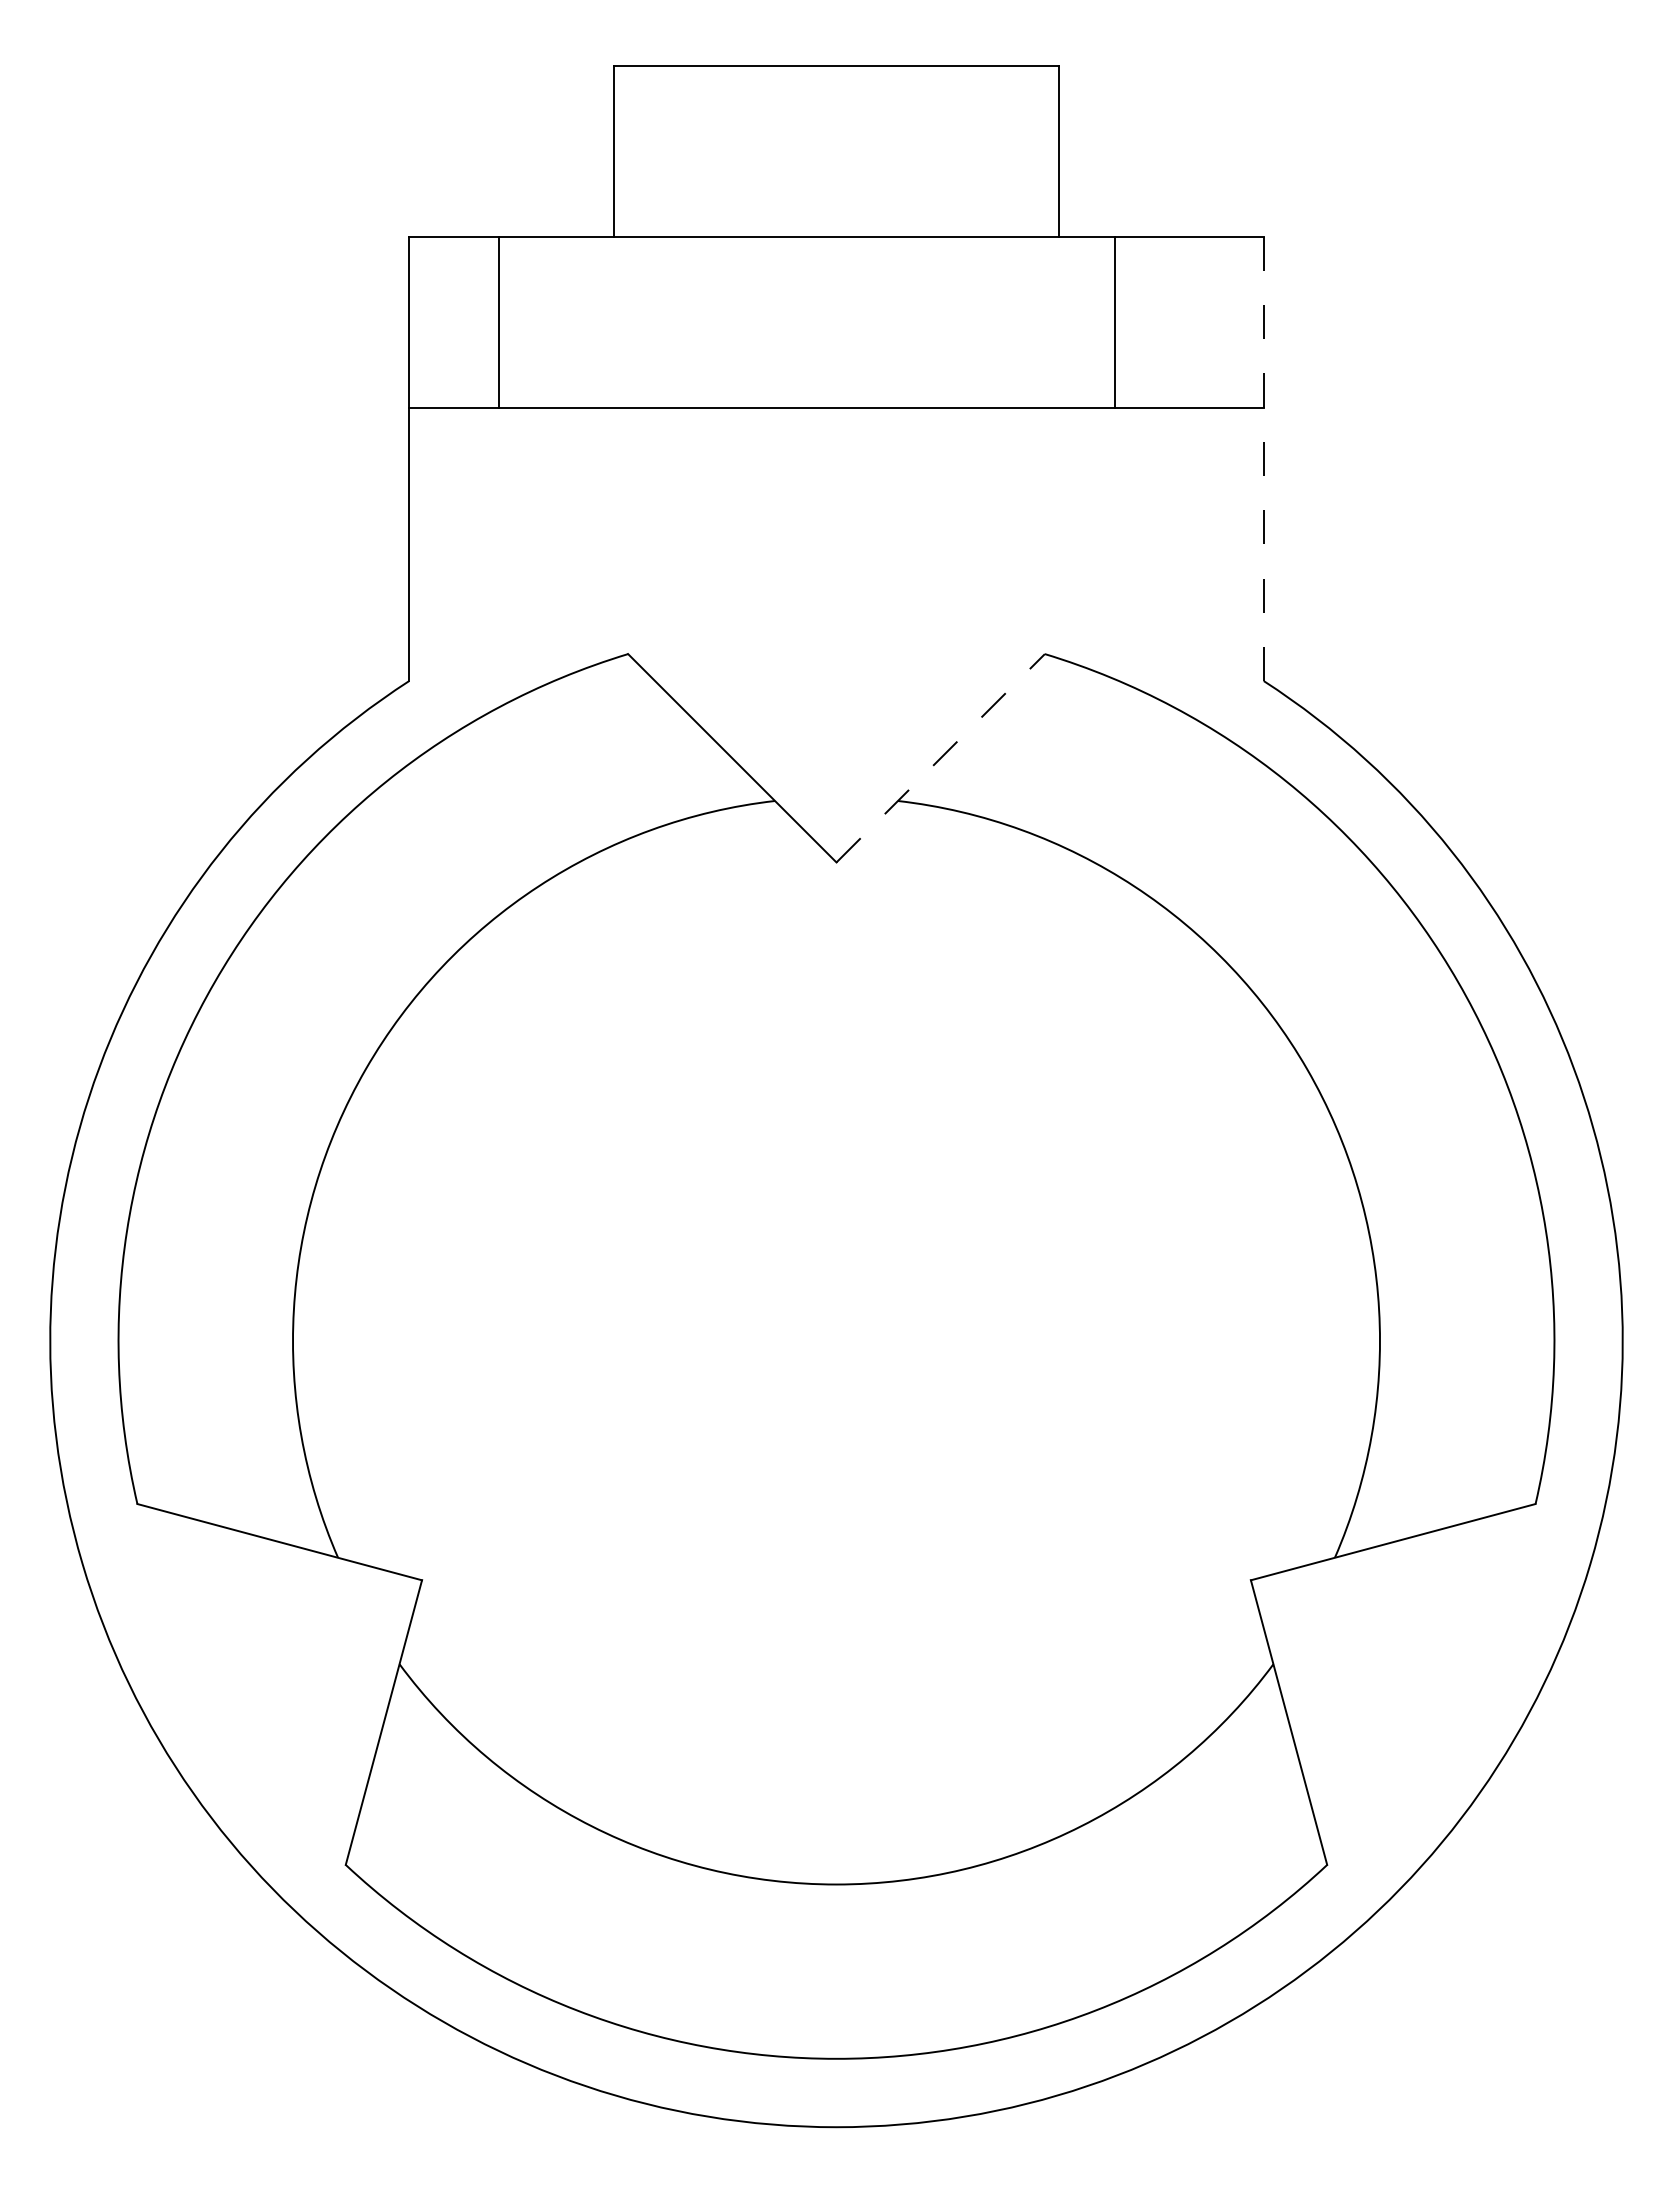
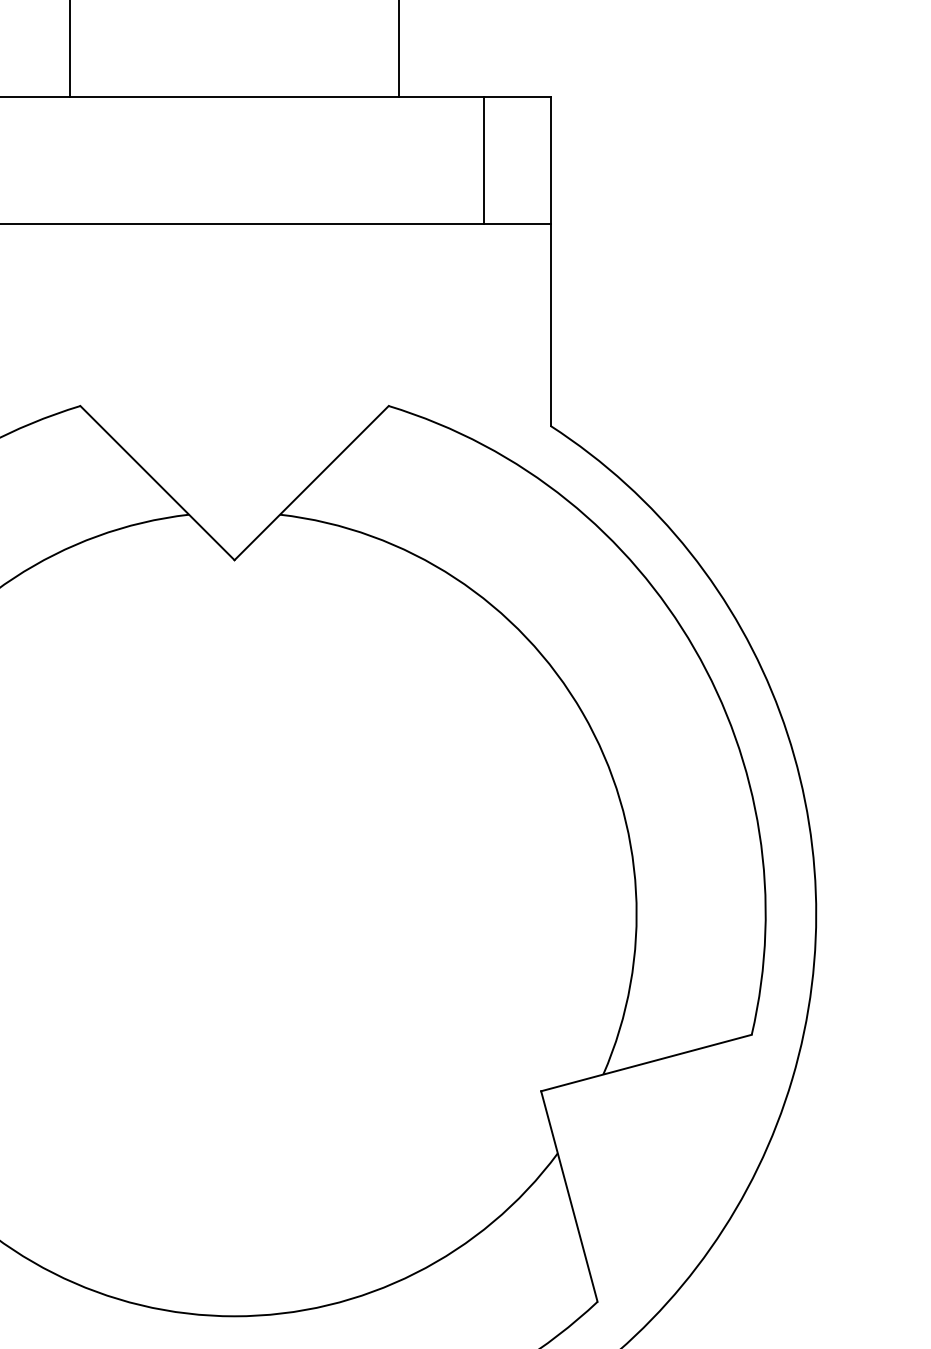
line: (1115, 321) -> (484, 159), moved
line: (1263, 459) -> (550, 262), dashed -> solid
line: (941, 757) -> (312, 482), dashed -> solid

